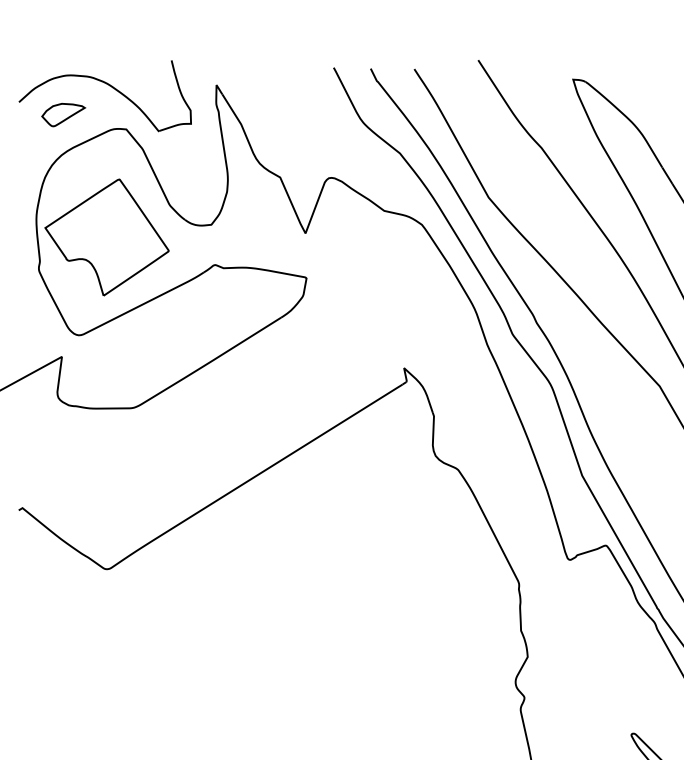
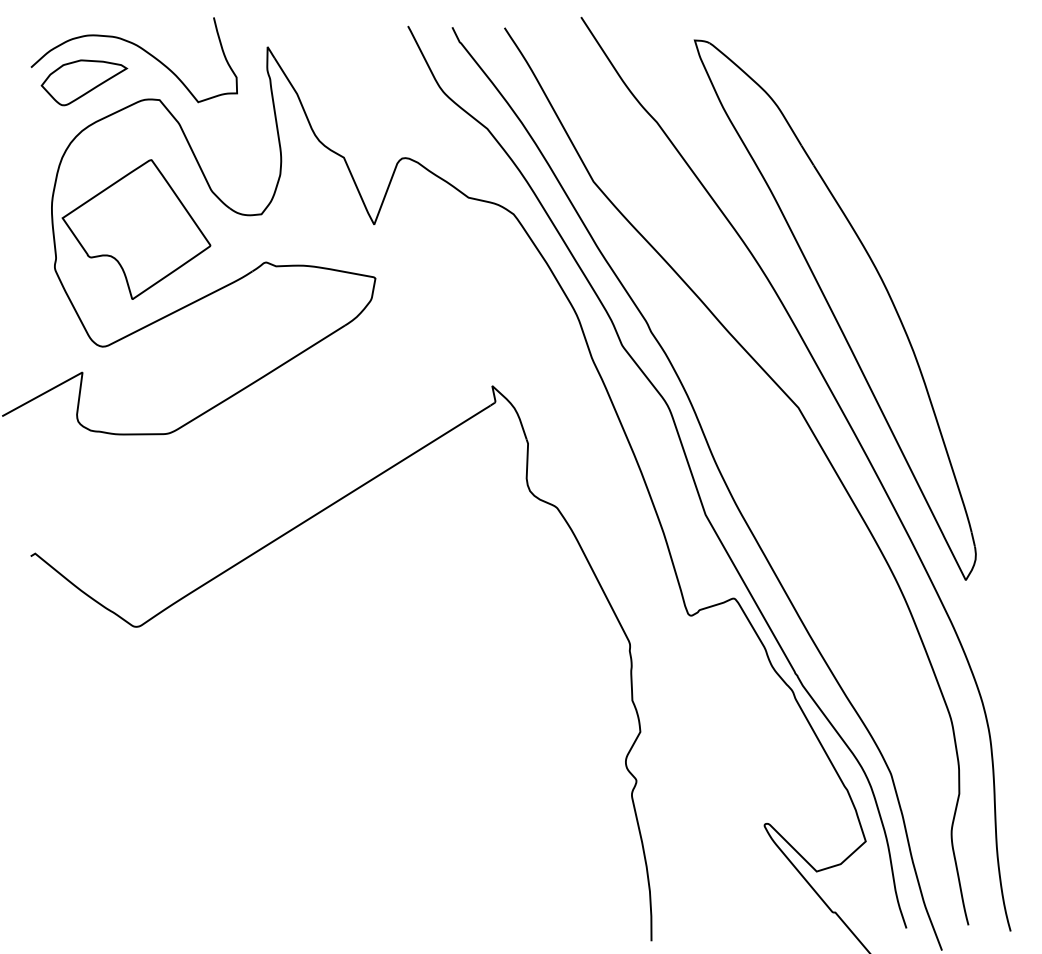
part: (63, 114) -> (84, 82), size x1.67

